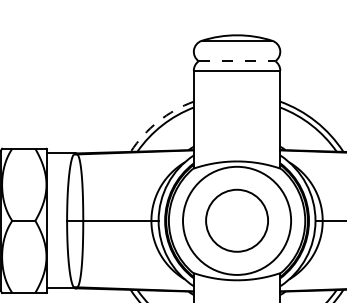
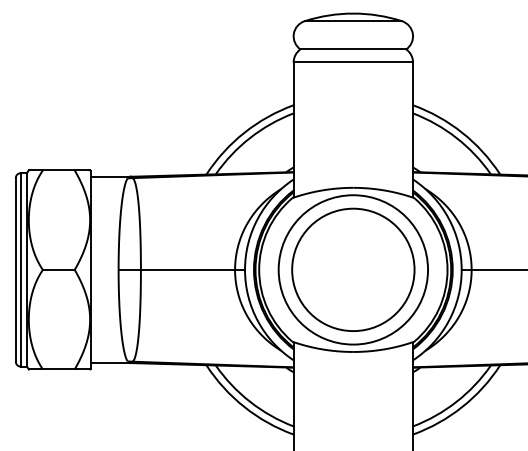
line: (237, 61) -> (353, 49), dashed -> solid
arc: (158, 121) -> (244, 132), dashed -> solid
circle: (237, 220) -> (353, 269), size x1.43

